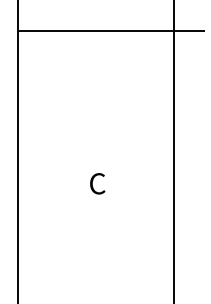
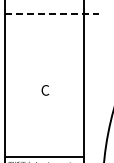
line: (111, 31) -> (52, 13), solid -> dashed

